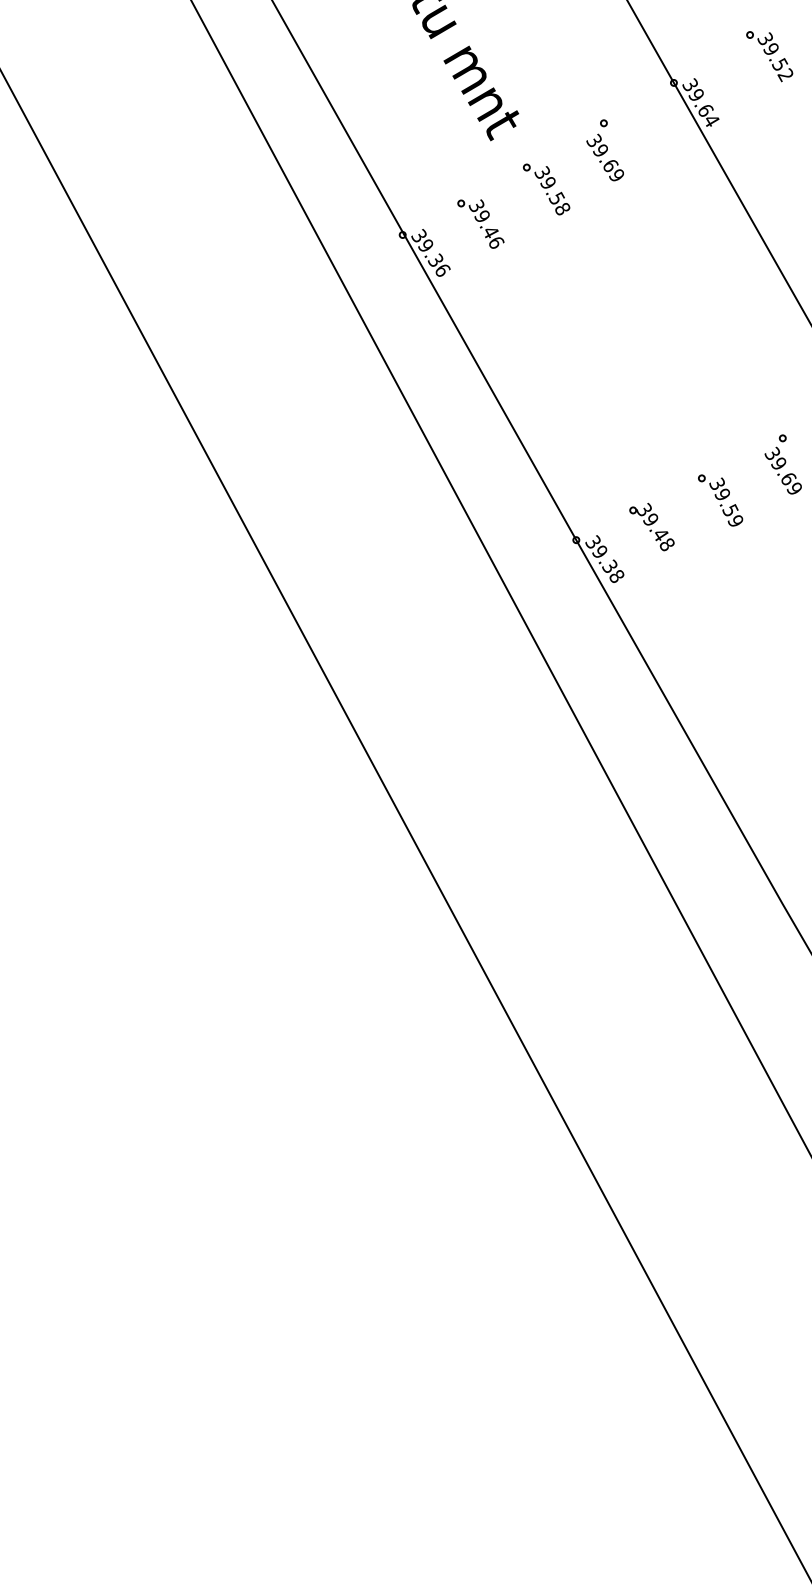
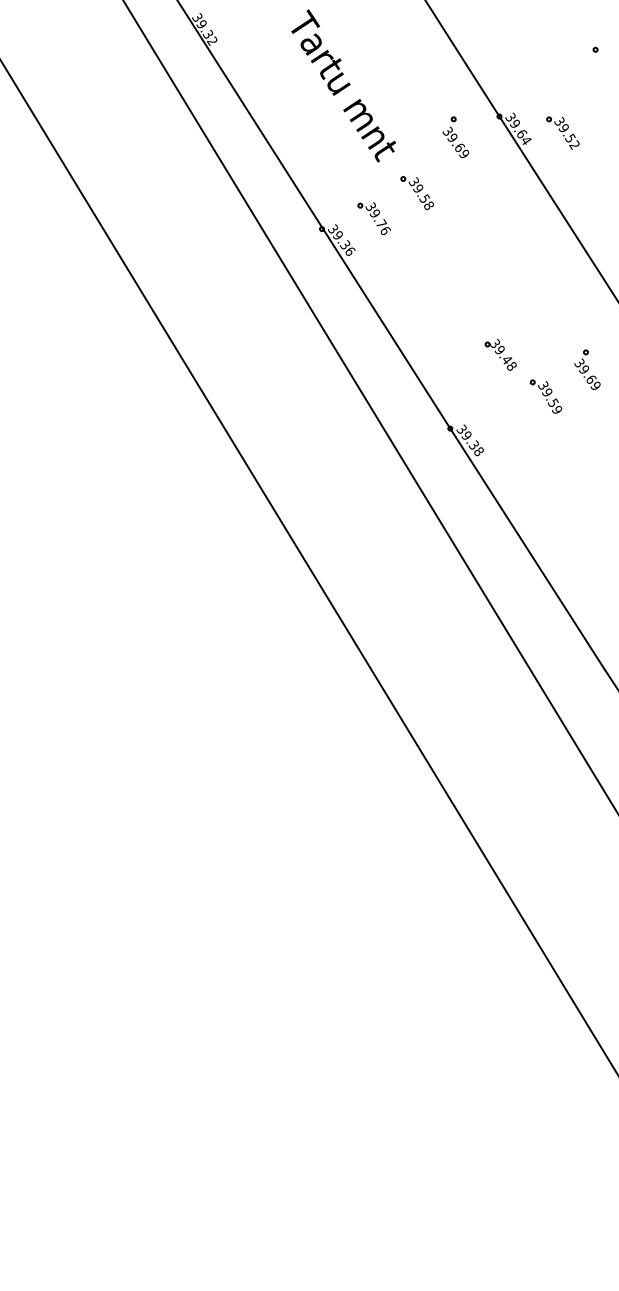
part: (768, 55) -> (562, 132), moved
part: (605, 148) -> (455, 136), moved
text: (491, 231) -> (381, 223), 39.46 -> 39.76
part: (651, 526) -> (500, 354), moved

